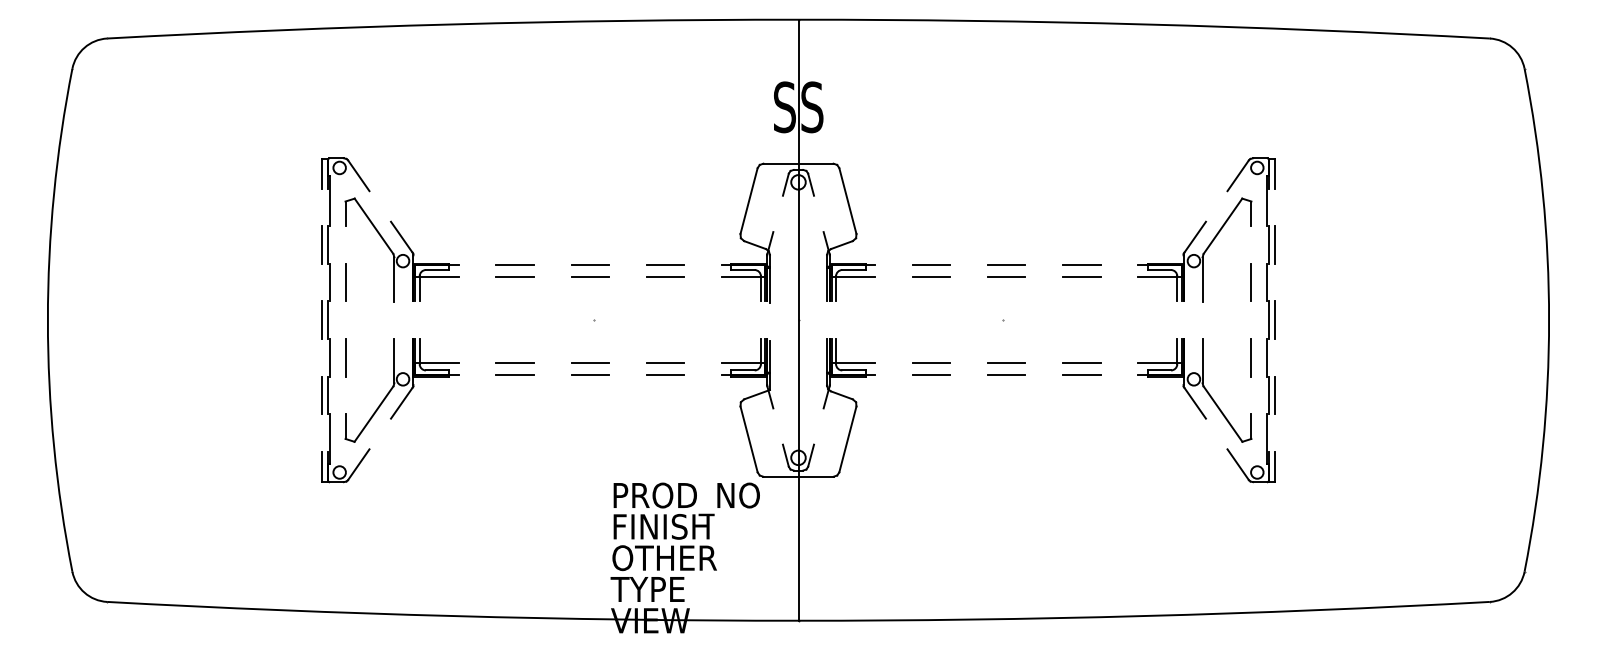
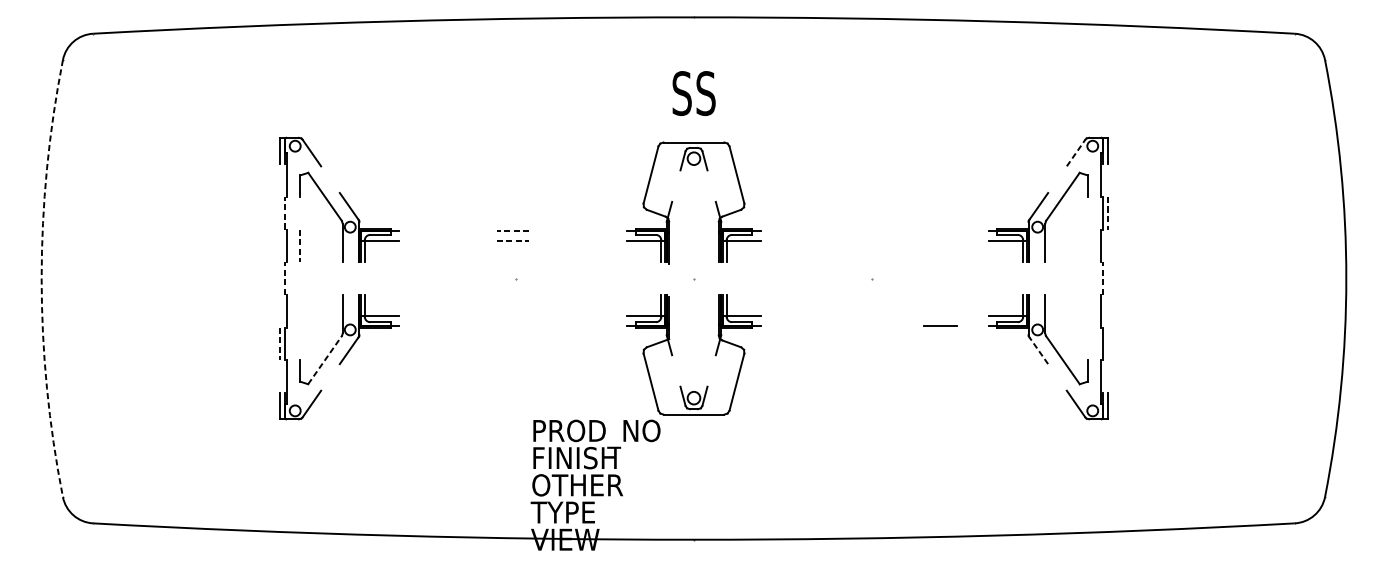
line: (1238, 175) -> (1076, 152), solid -> dashed
line: (321, 244) -> (279, 212), removed
line: (328, 245) -> (285, 213), solid -> dashed
line: (1275, 245) -> (1108, 213), solid -> dashed
line: (515, 265) -> (448, 230), removed
line: (590, 265) -> (513, 230), solid -> dashed
line: (665, 265) -> (578, 230), removed
line: (931, 265) -> (809, 230), removed
line: (1006, 265) -> (874, 230), removed
line: (1081, 265) -> (939, 230), removed
line: (1081, 276) -> (939, 240), removed
line: (515, 277) -> (448, 241), removed
line: (590, 277) -> (513, 241), solid -> dashed
line: (665, 277) -> (578, 241), removed
line: (931, 277) -> (809, 241), removed
line: (1006, 277) -> (874, 241), removed
line: (345, 282) -> (300, 245), solid -> dashed
line: (1251, 282) -> (1087, 245), removed
line: (798, 319) -> (694, 277), removed
arc: (47, 320) -> (41, 278), solid -> dashed
line: (321, 320) -> (279, 278), removed
line: (328, 320) -> (285, 278), solid -> dashed
line: (1268, 320) -> (1102, 278), solid -> dashed
line: (1275, 320) -> (1108, 278), removed
line: (345, 357) -> (300, 310), removed
line: (1251, 357) -> (1087, 310), removed
line: (590, 362) -> (513, 315), removed
line: (515, 363) -> (448, 316), removed
line: (665, 363) -> (578, 316), removed
line: (931, 363) -> (809, 316), removed
line: (1006, 363) -> (874, 316), removed
line: (1081, 363) -> (939, 316), removed
line: (515, 375) -> (448, 326), removed
line: (590, 375) -> (513, 326), removed
line: (665, 375) -> (578, 326), removed
line: (931, 375) -> (809, 326), removed
line: (1006, 375) -> (874, 326), removed
line: (321, 395) -> (279, 343), solid -> dashed
line: (1275, 395) -> (1108, 343), removed
line: (1195, 403) -> (1039, 350), solid -> dashed
line: (374, 414) -> (325, 360), solid -> dashed

